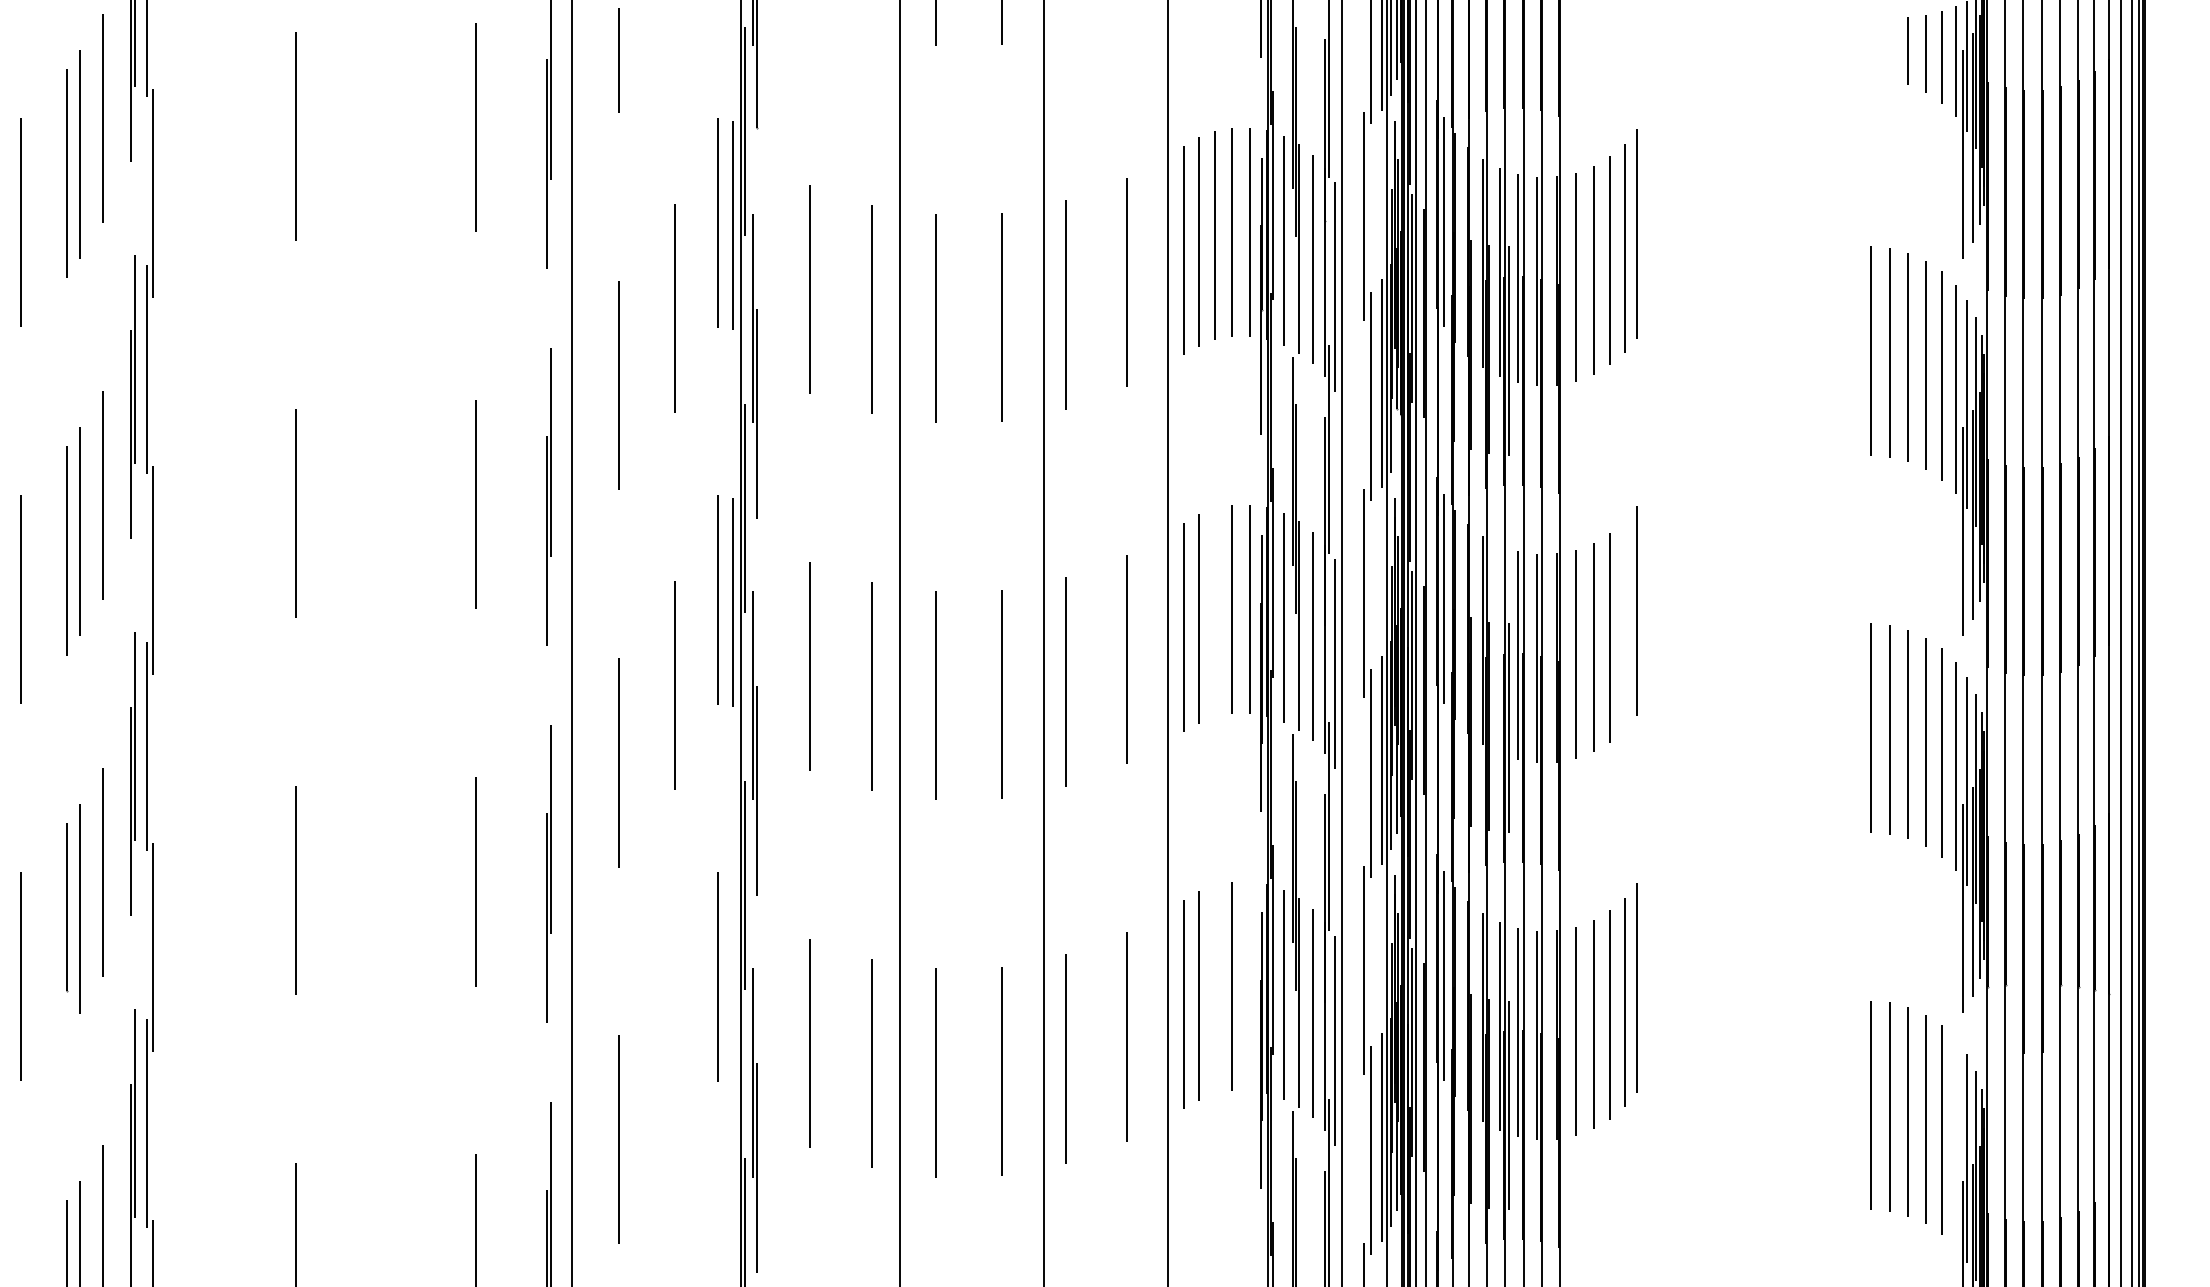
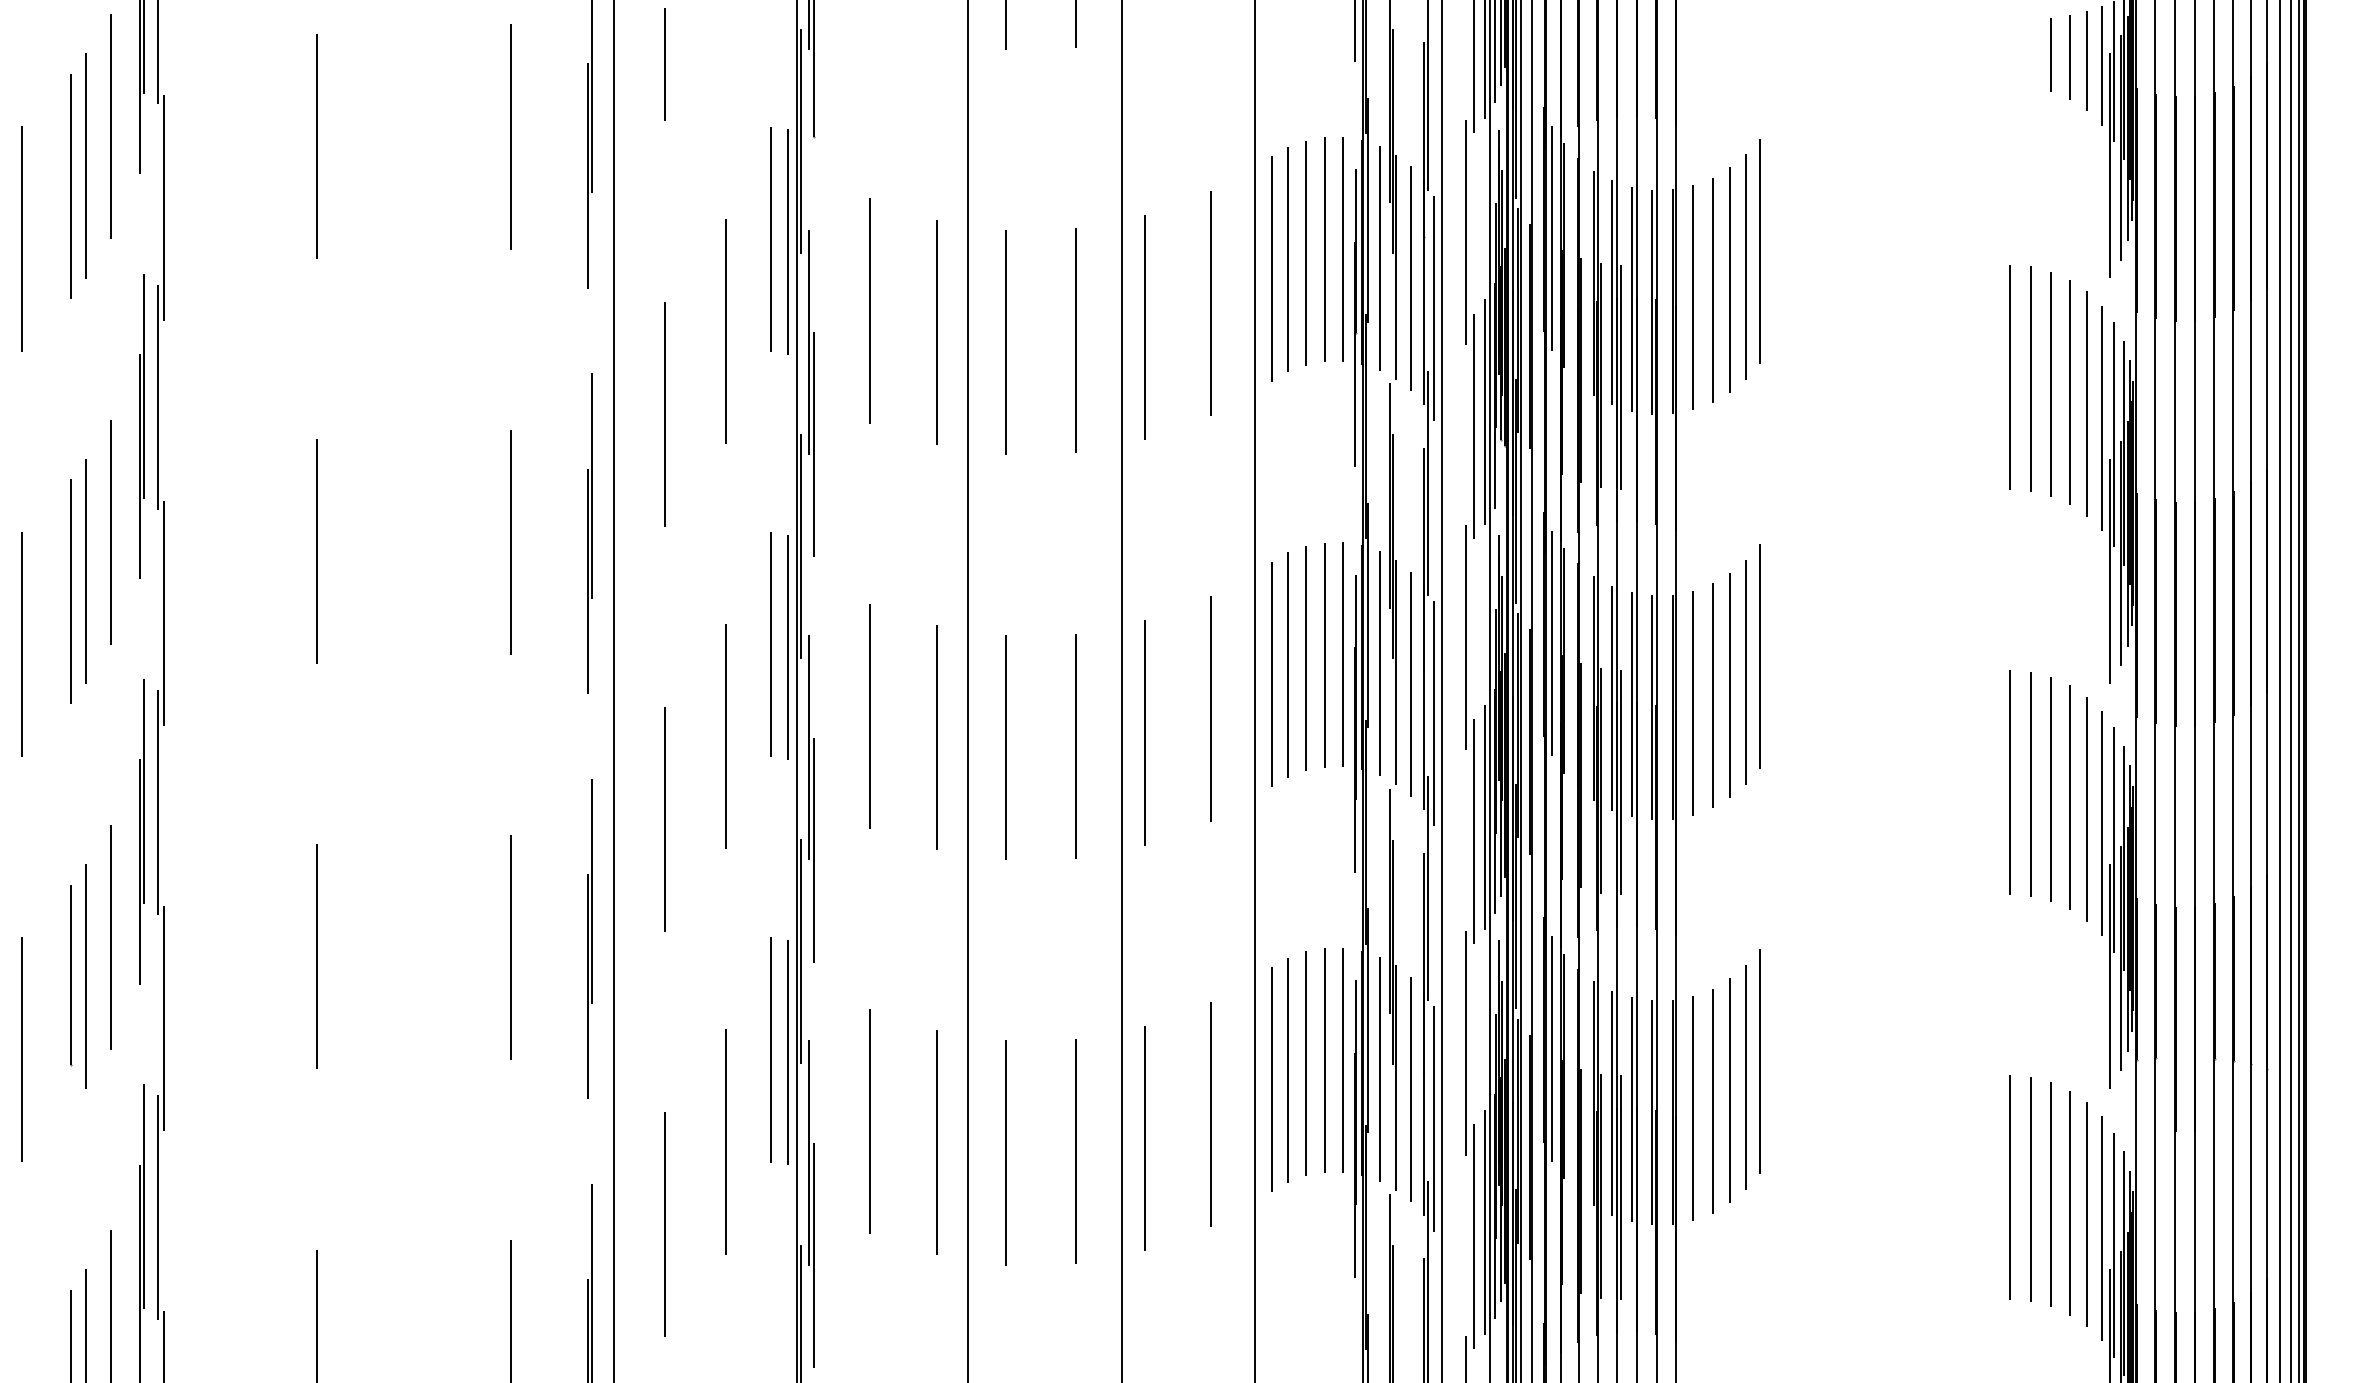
line: (1215, 612) -> (1306, 658), added
line: (1624, 625) -> (1745, 672), added
line: (1500, 649) -> (1612, 697), added
line: (732, 979) -> (787, 1052), added
line: (1250, 985) -> (1343, 1059), added
line: (1215, 989) -> (1306, 1063), added
line: (675, 1062) -> (725, 1141), added
line: (1955, 1143) -> (2101, 1228), added

